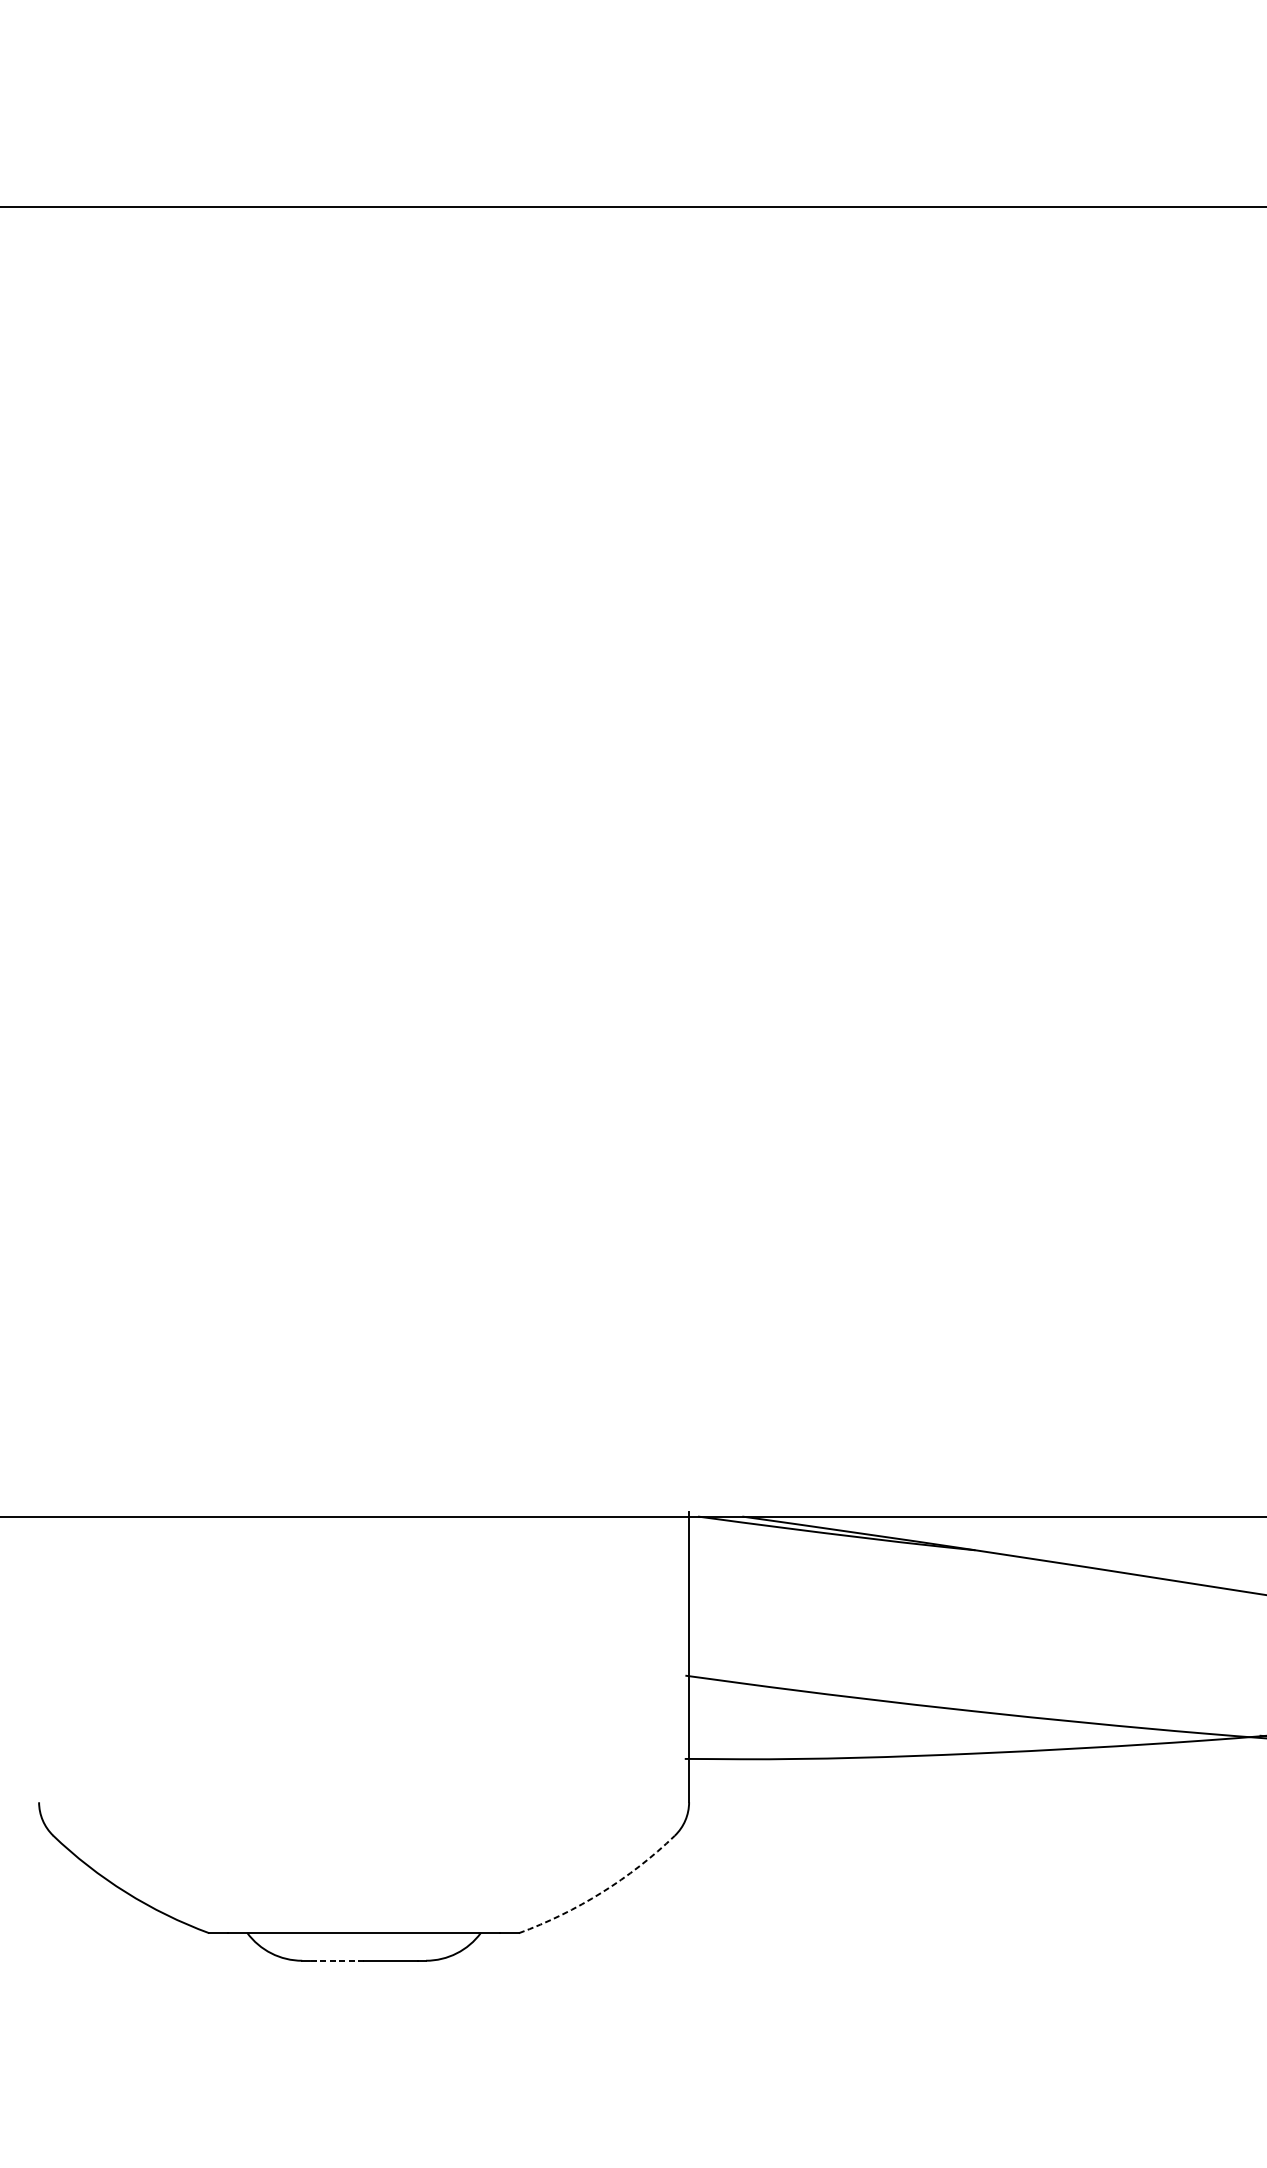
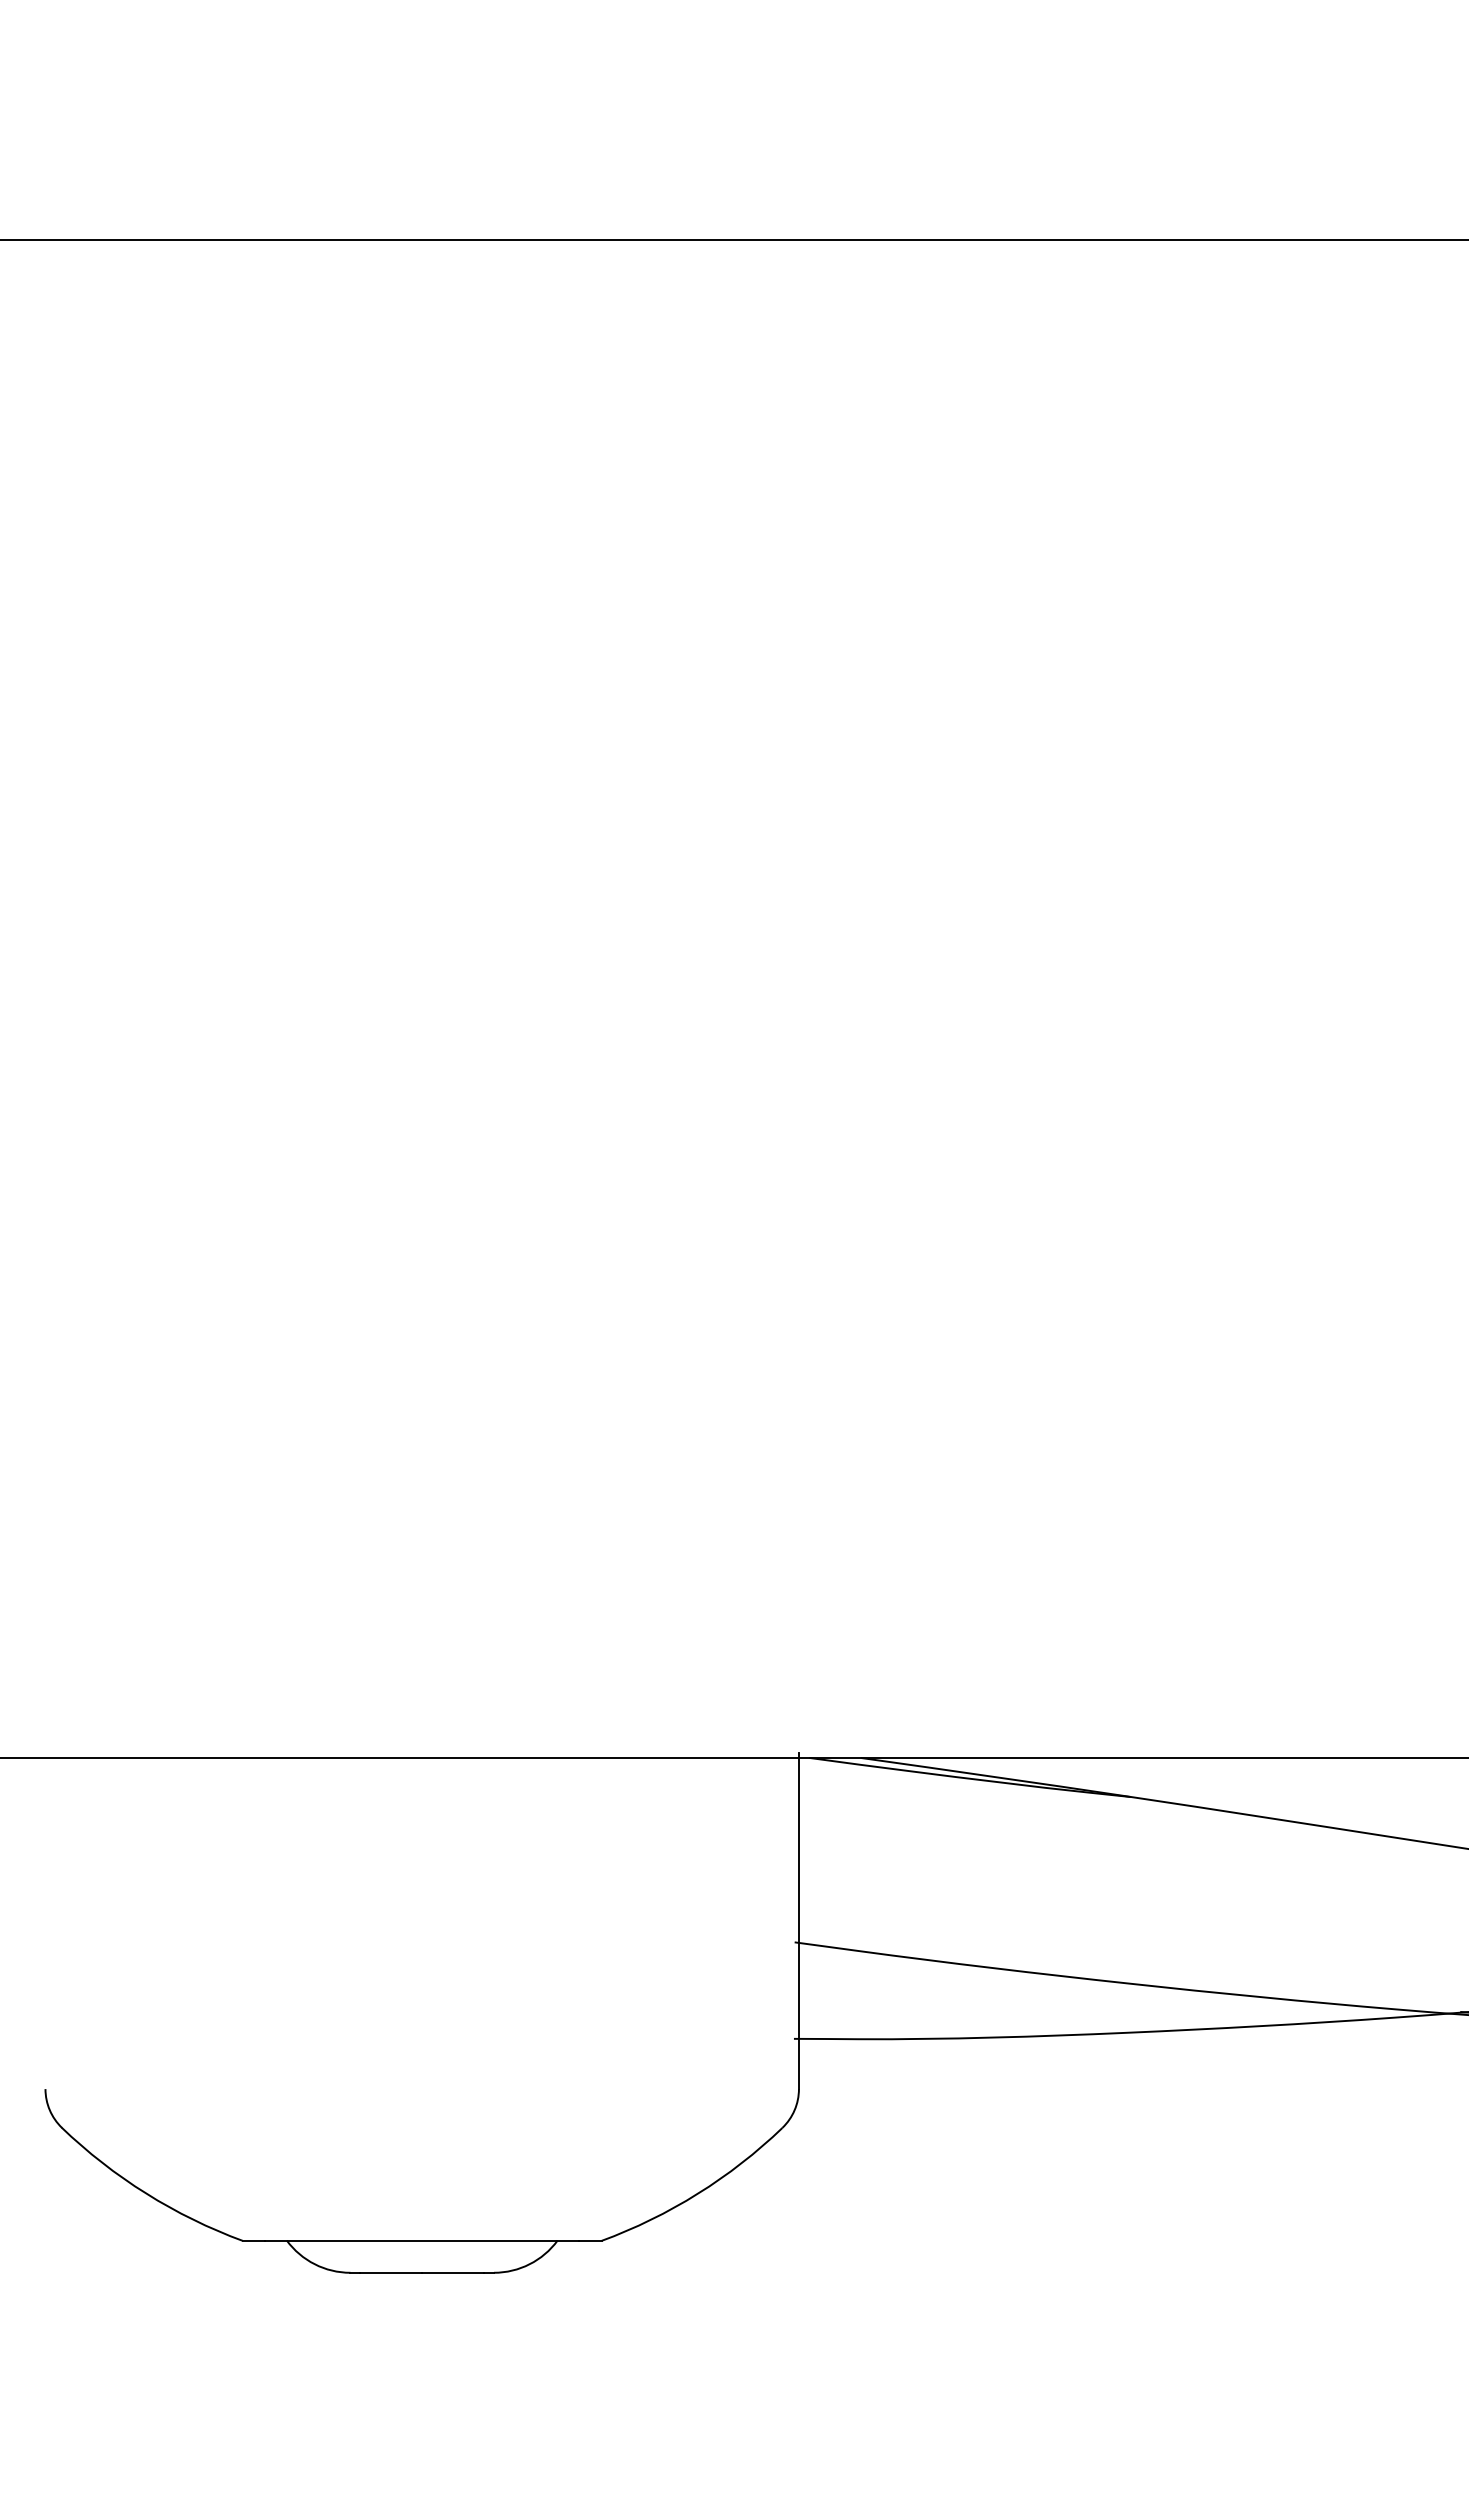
arc: (601, 1892) -> (697, 2193), dashed -> solid
line: (336, 1960) -> (390, 2272), dashed -> solid

